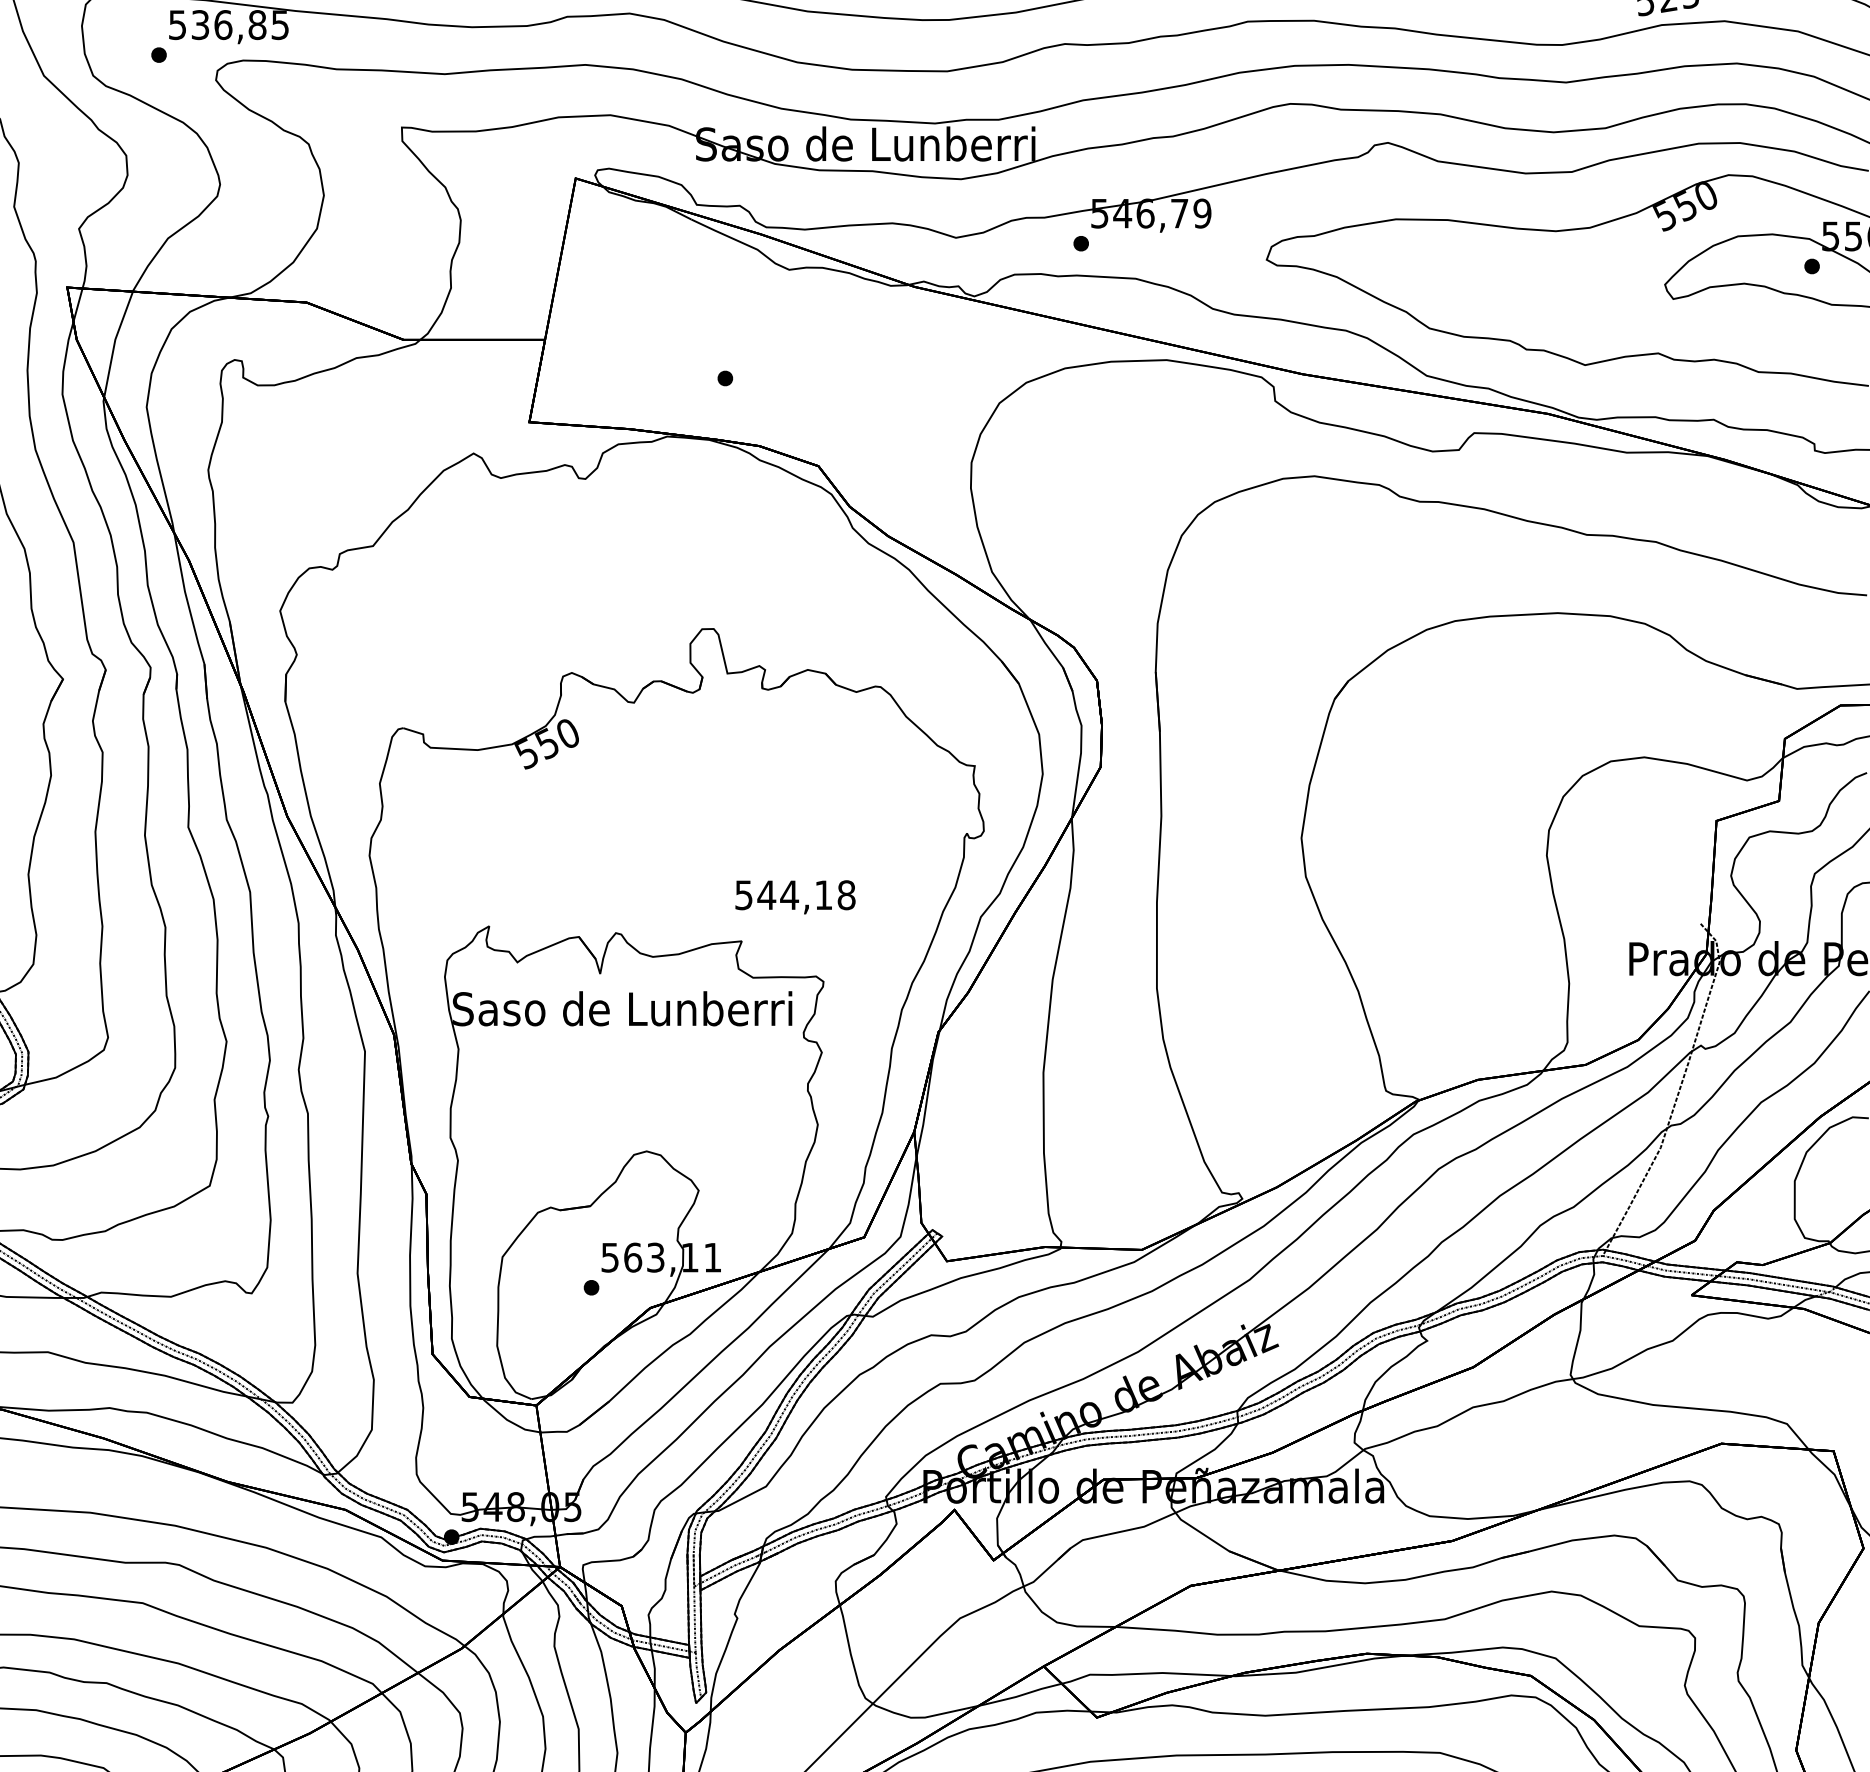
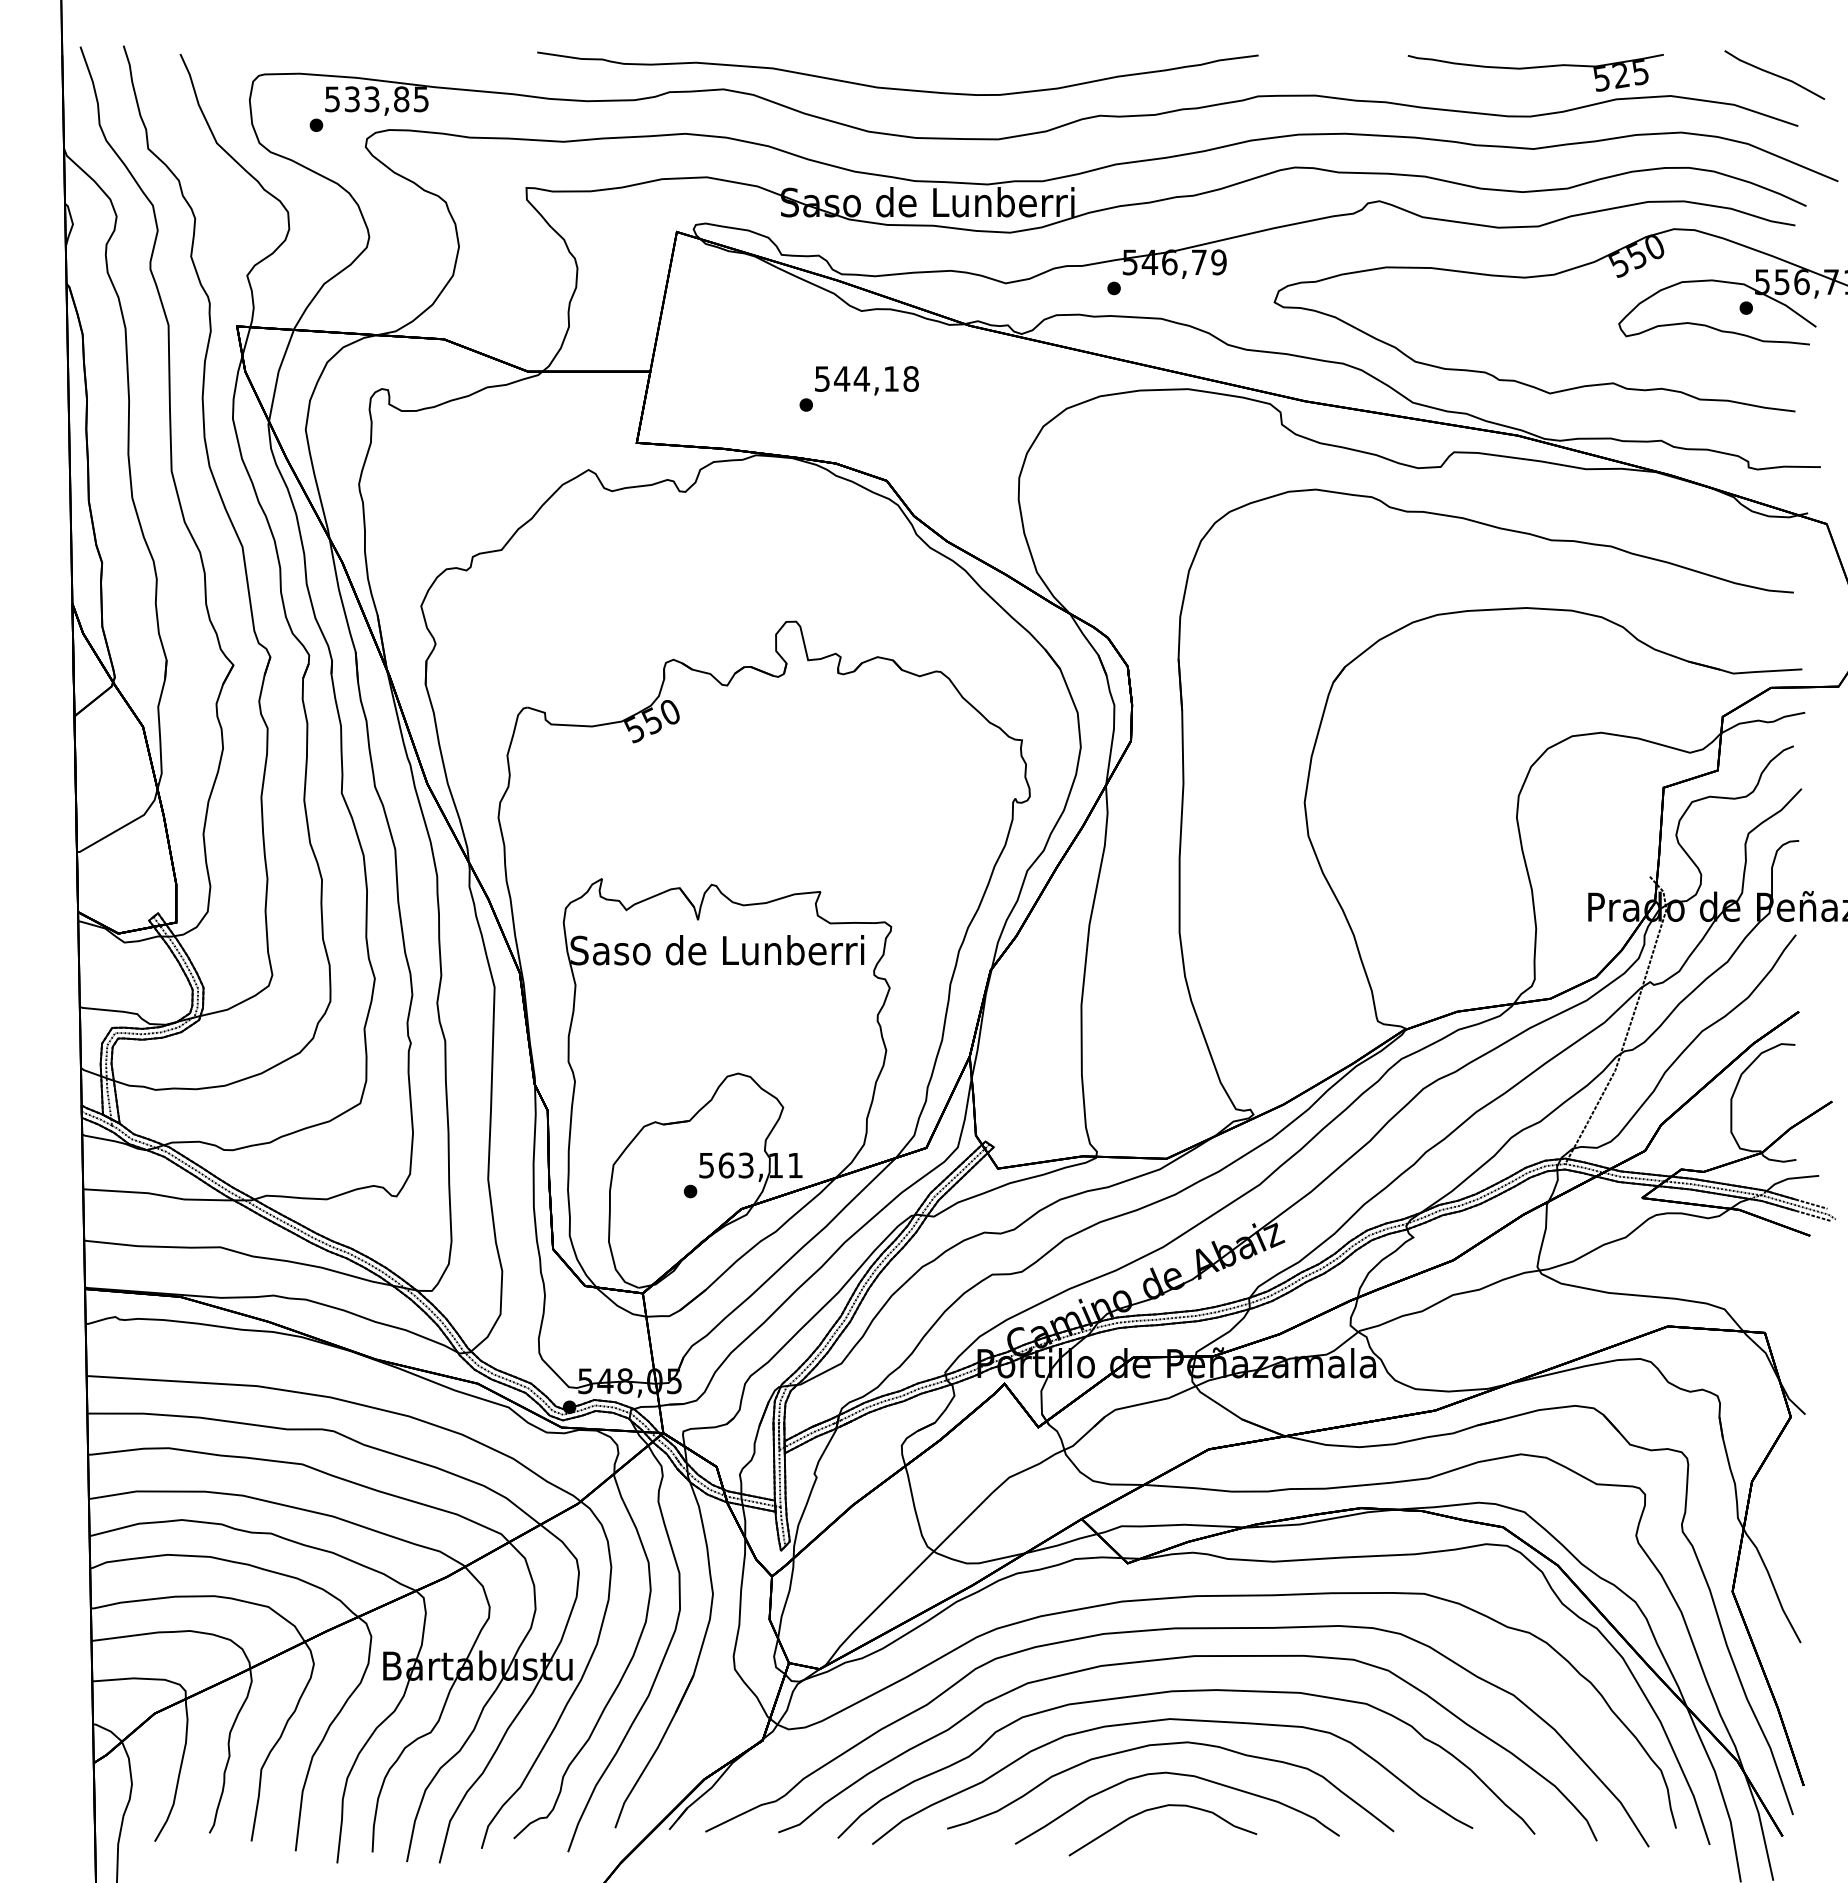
text: (222, 25) -> (371, 99), 536,85 -> 533,85
text: (794, 896) -> (866, 380), moved

